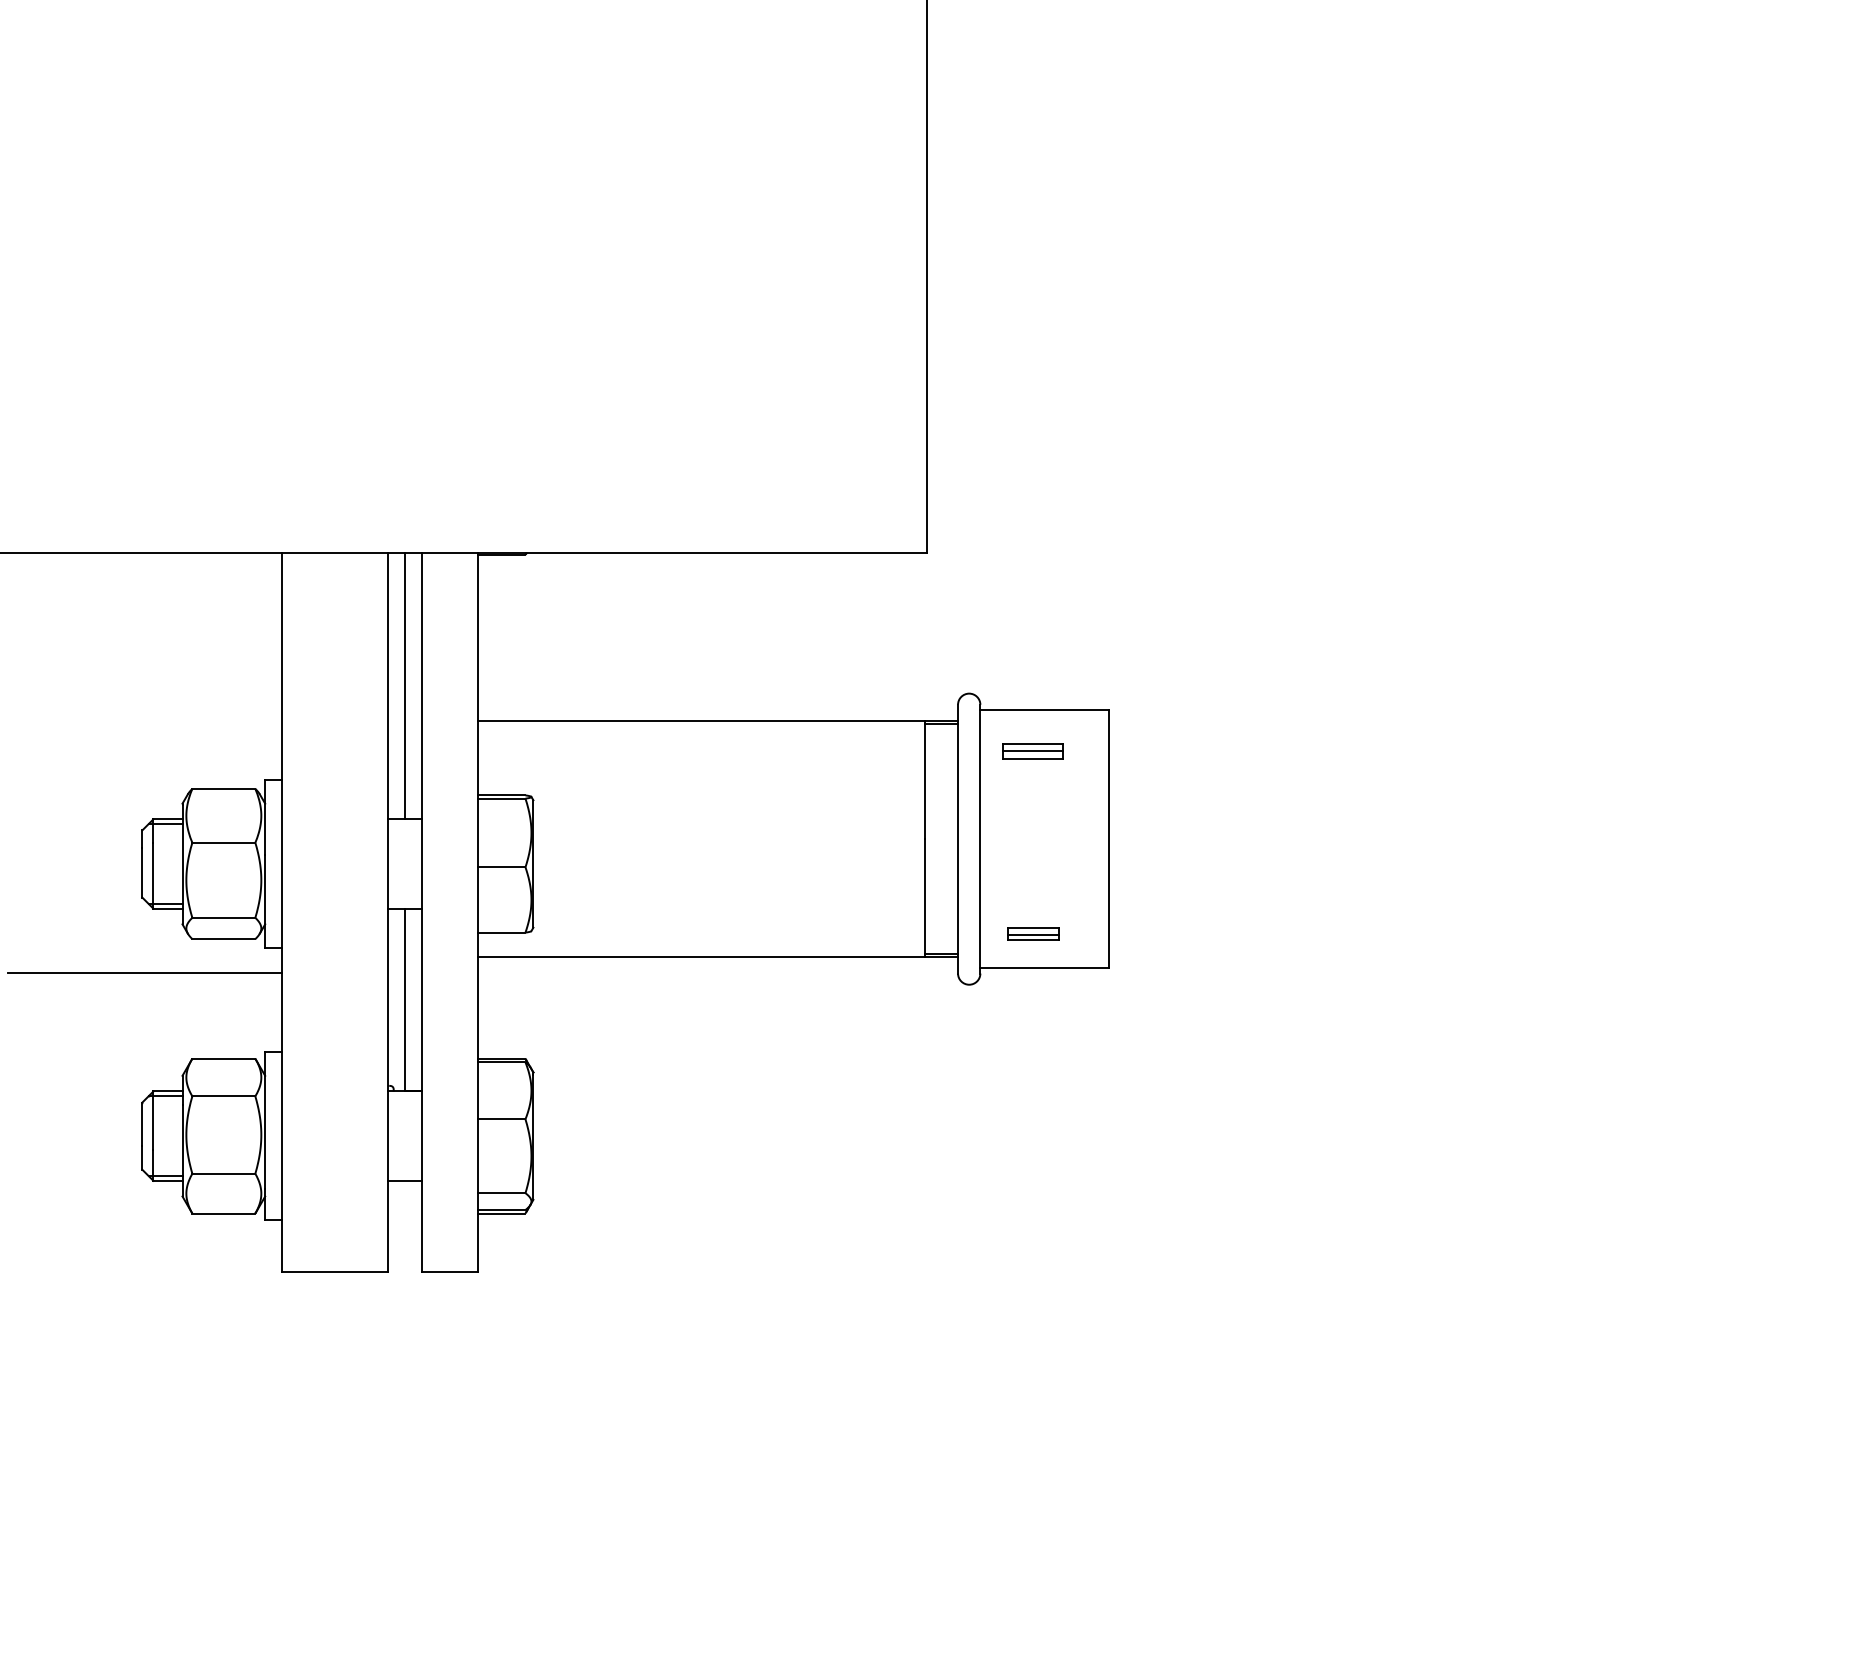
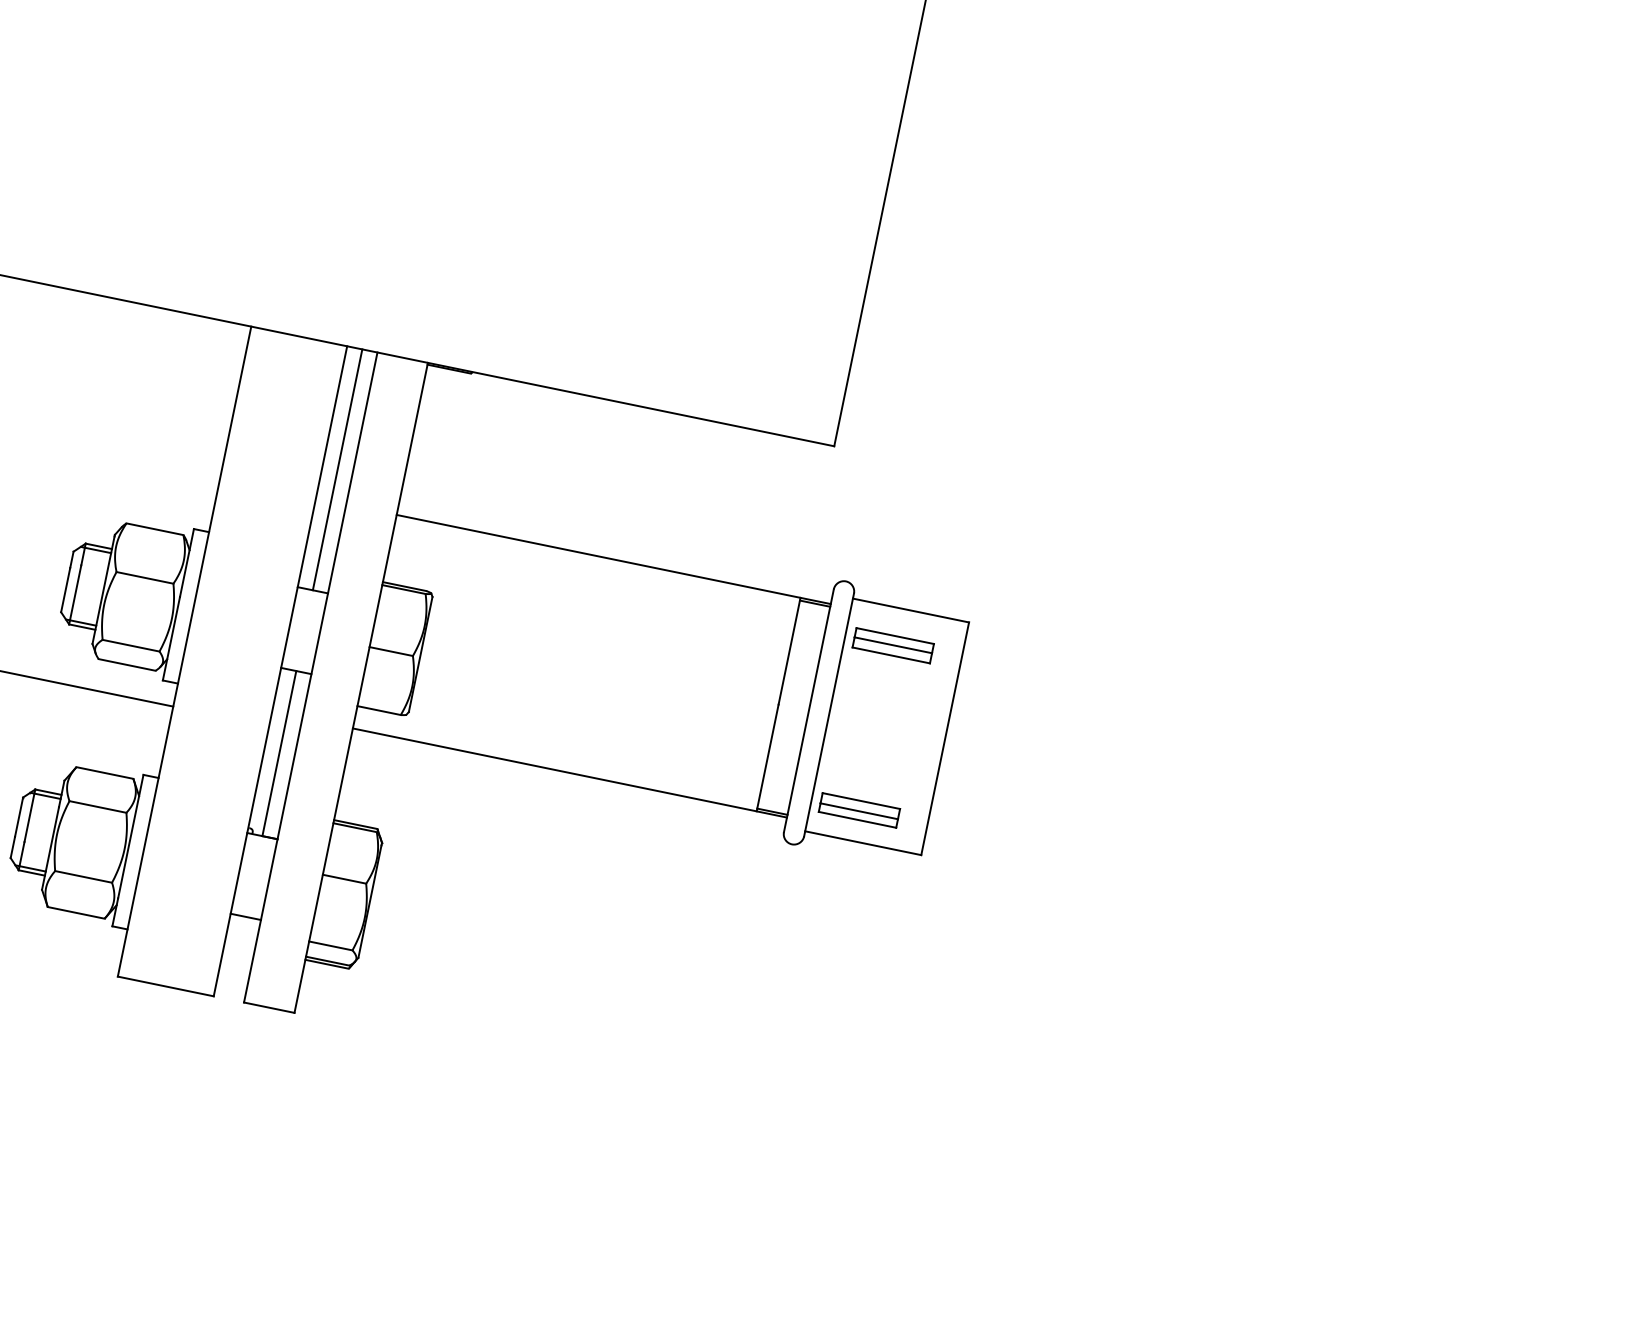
part: (1033, 751) -> (893, 645), size x1.43
part: (1033, 933) -> (859, 810), size x1.67

